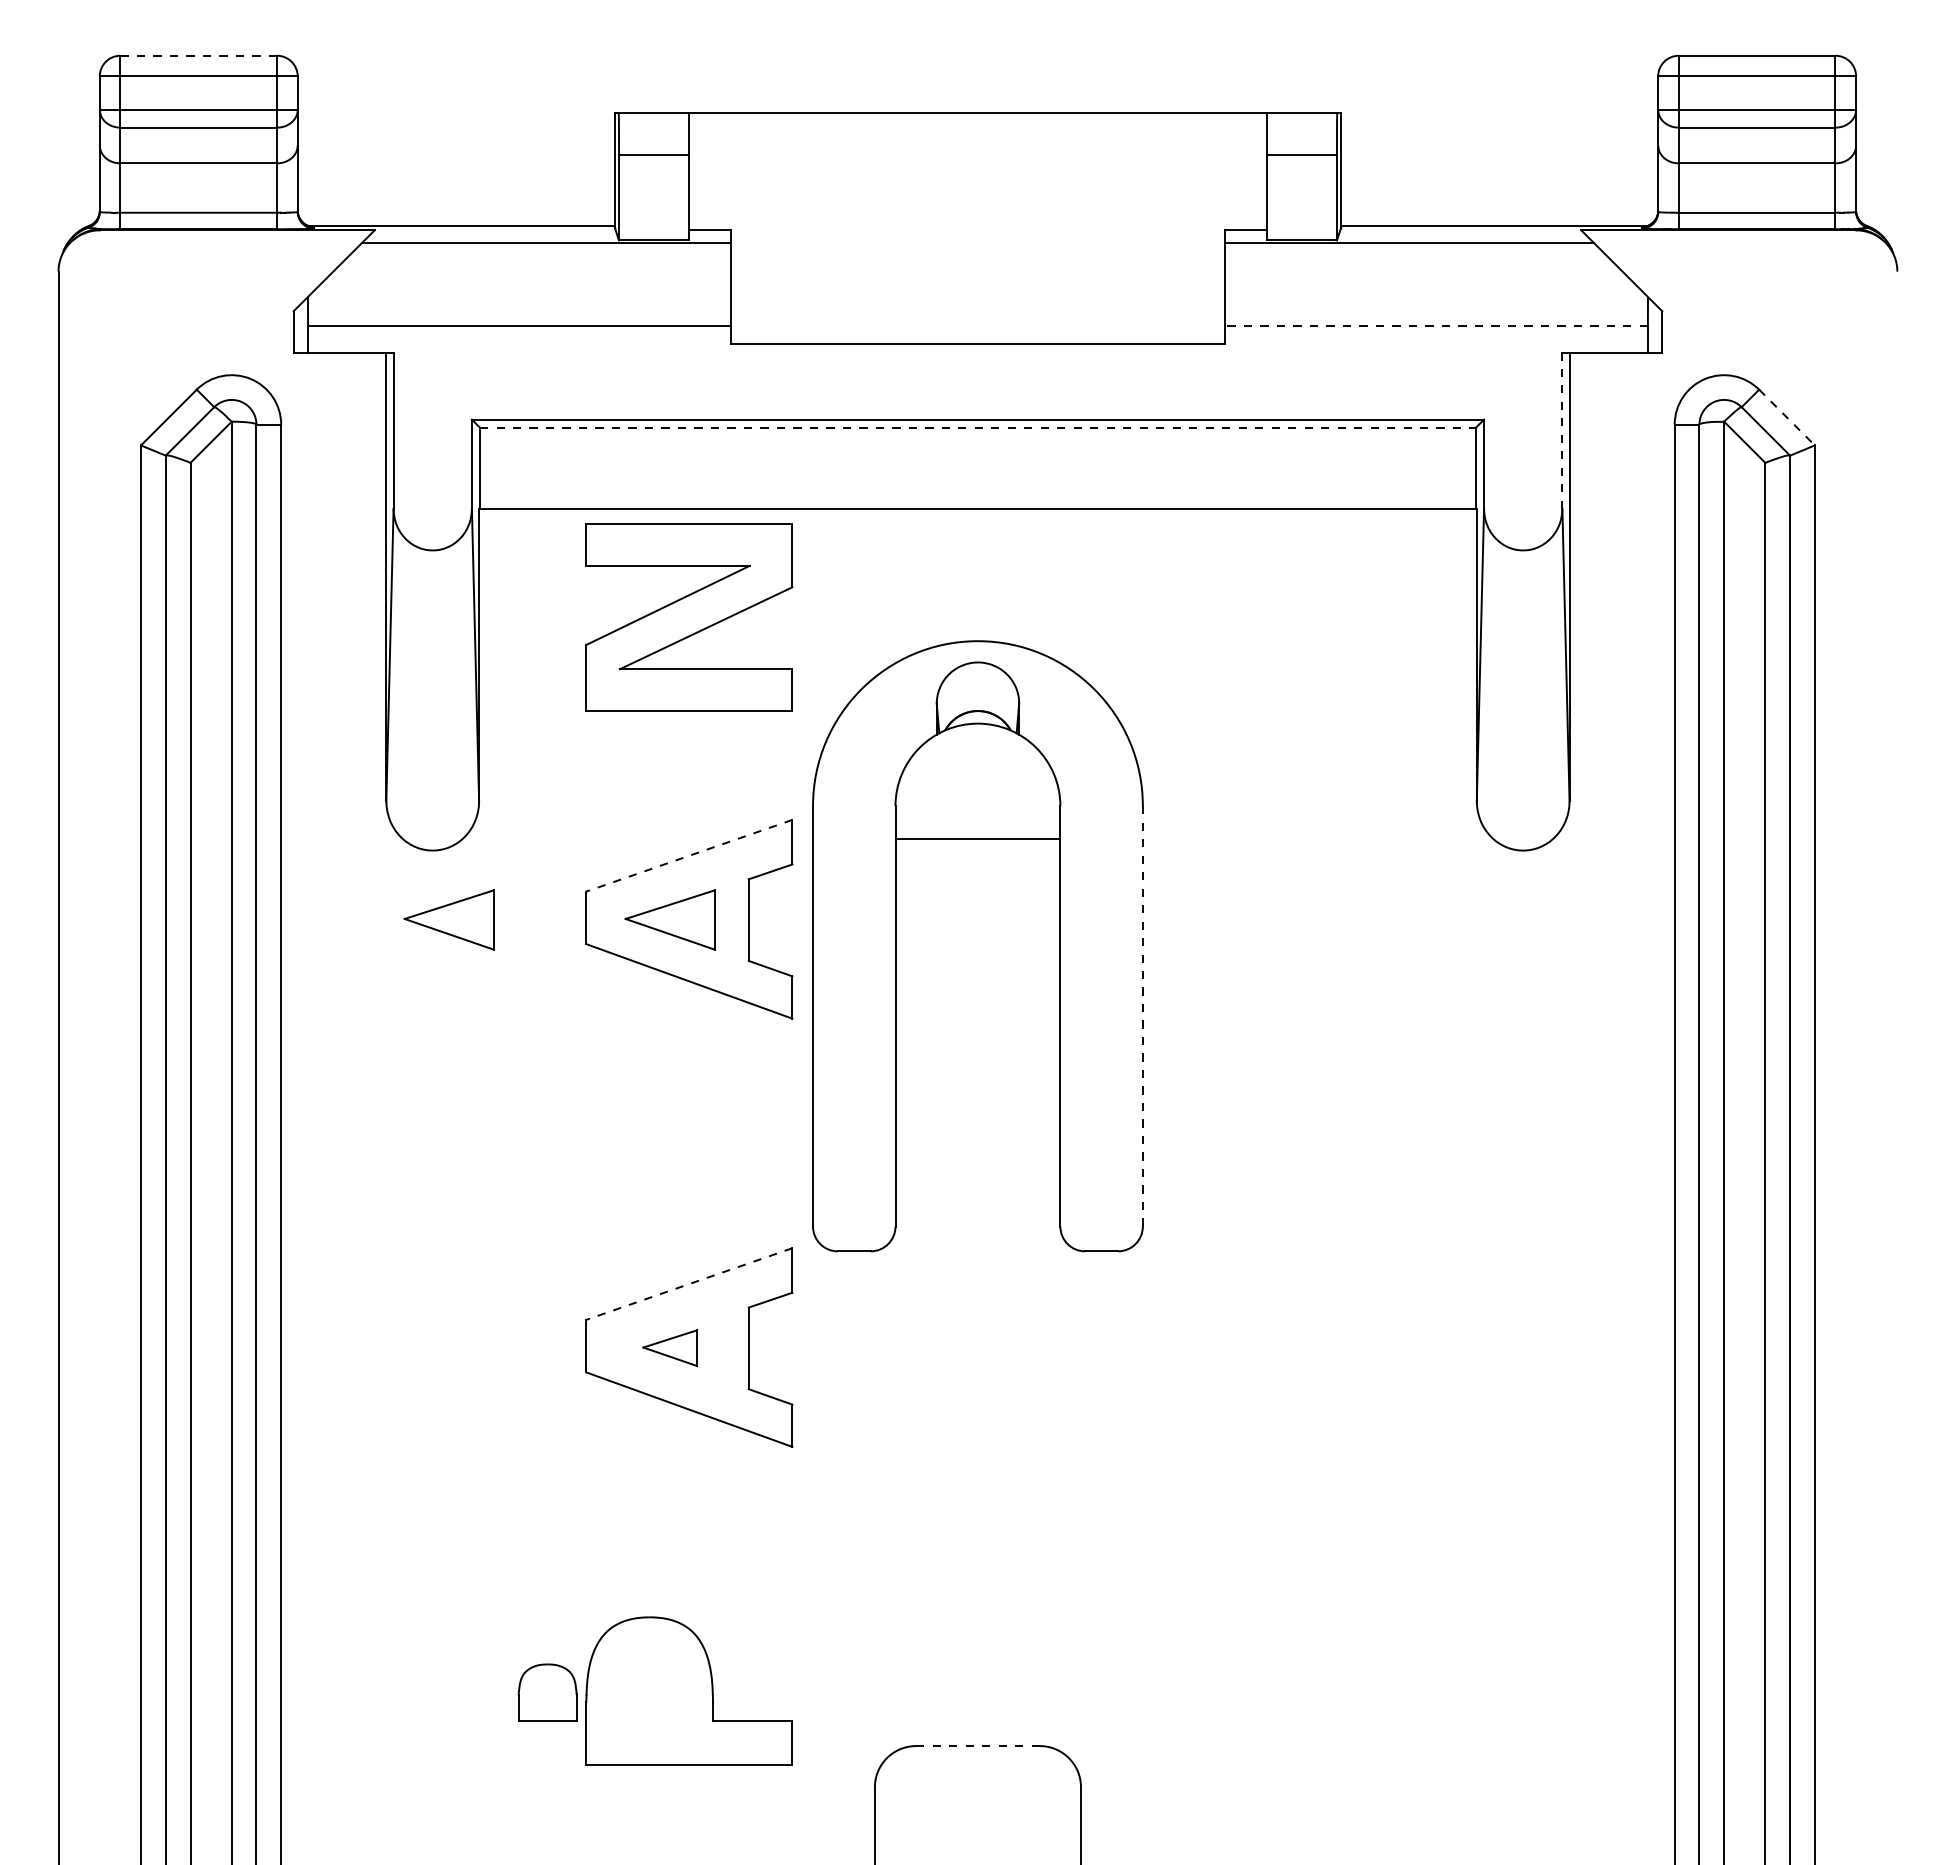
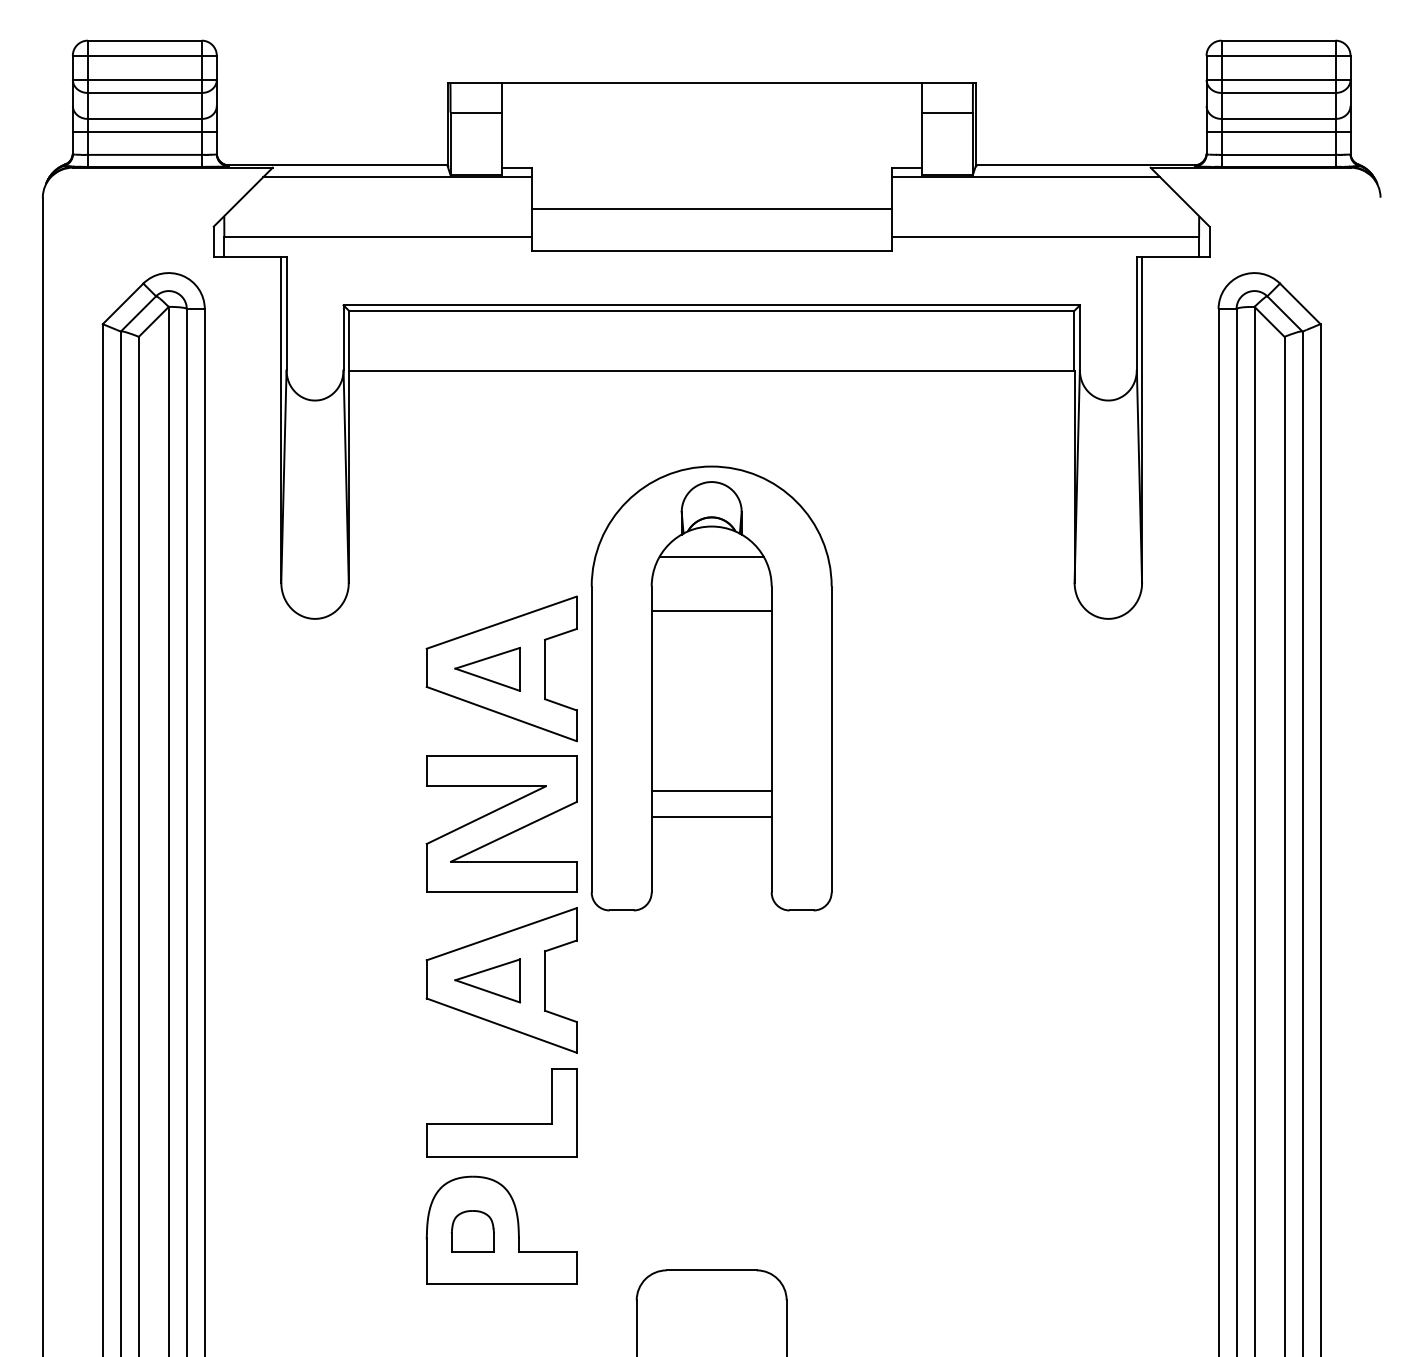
line: (198, 55) -> (144, 40), dashed -> solid
line: (198, 181) -> (144, 132), added
line: (1757, 181) -> (1278, 132), added
line: (977, 286) -> (711, 208), added
line: (1436, 325) -> (1045, 236), dashed -> solid
line: (1787, 417) -> (1300, 303), dashed -> solid
line: (977, 427) -> (711, 311), dashed -> solid
line: (1562, 430) -> (1136, 313), dashed -> solid
part: (689, 617) -> (501, 824), moved
line: (977, 764) -> (711, 556), added
line: (688, 855) -> (501, 622), dashed -> solid
part: (448, 919) -> (326, 669), removed
line: (1142, 1016) -> (831, 739), dashed -> solid
line: (977, 1087) -> (711, 791), added
line: (977, 1122) -> (711, 816), added
line: (688, 1284) -> (501, 934), dashed -> solid
part: (669, 1347) -> (487, 980), size x1.67
part: (688, 1544) -> (501, 1123), added
part: (547, 1692) -> (472, 1231), moved
line: (977, 1746) -> (711, 1270), dashed -> solid

